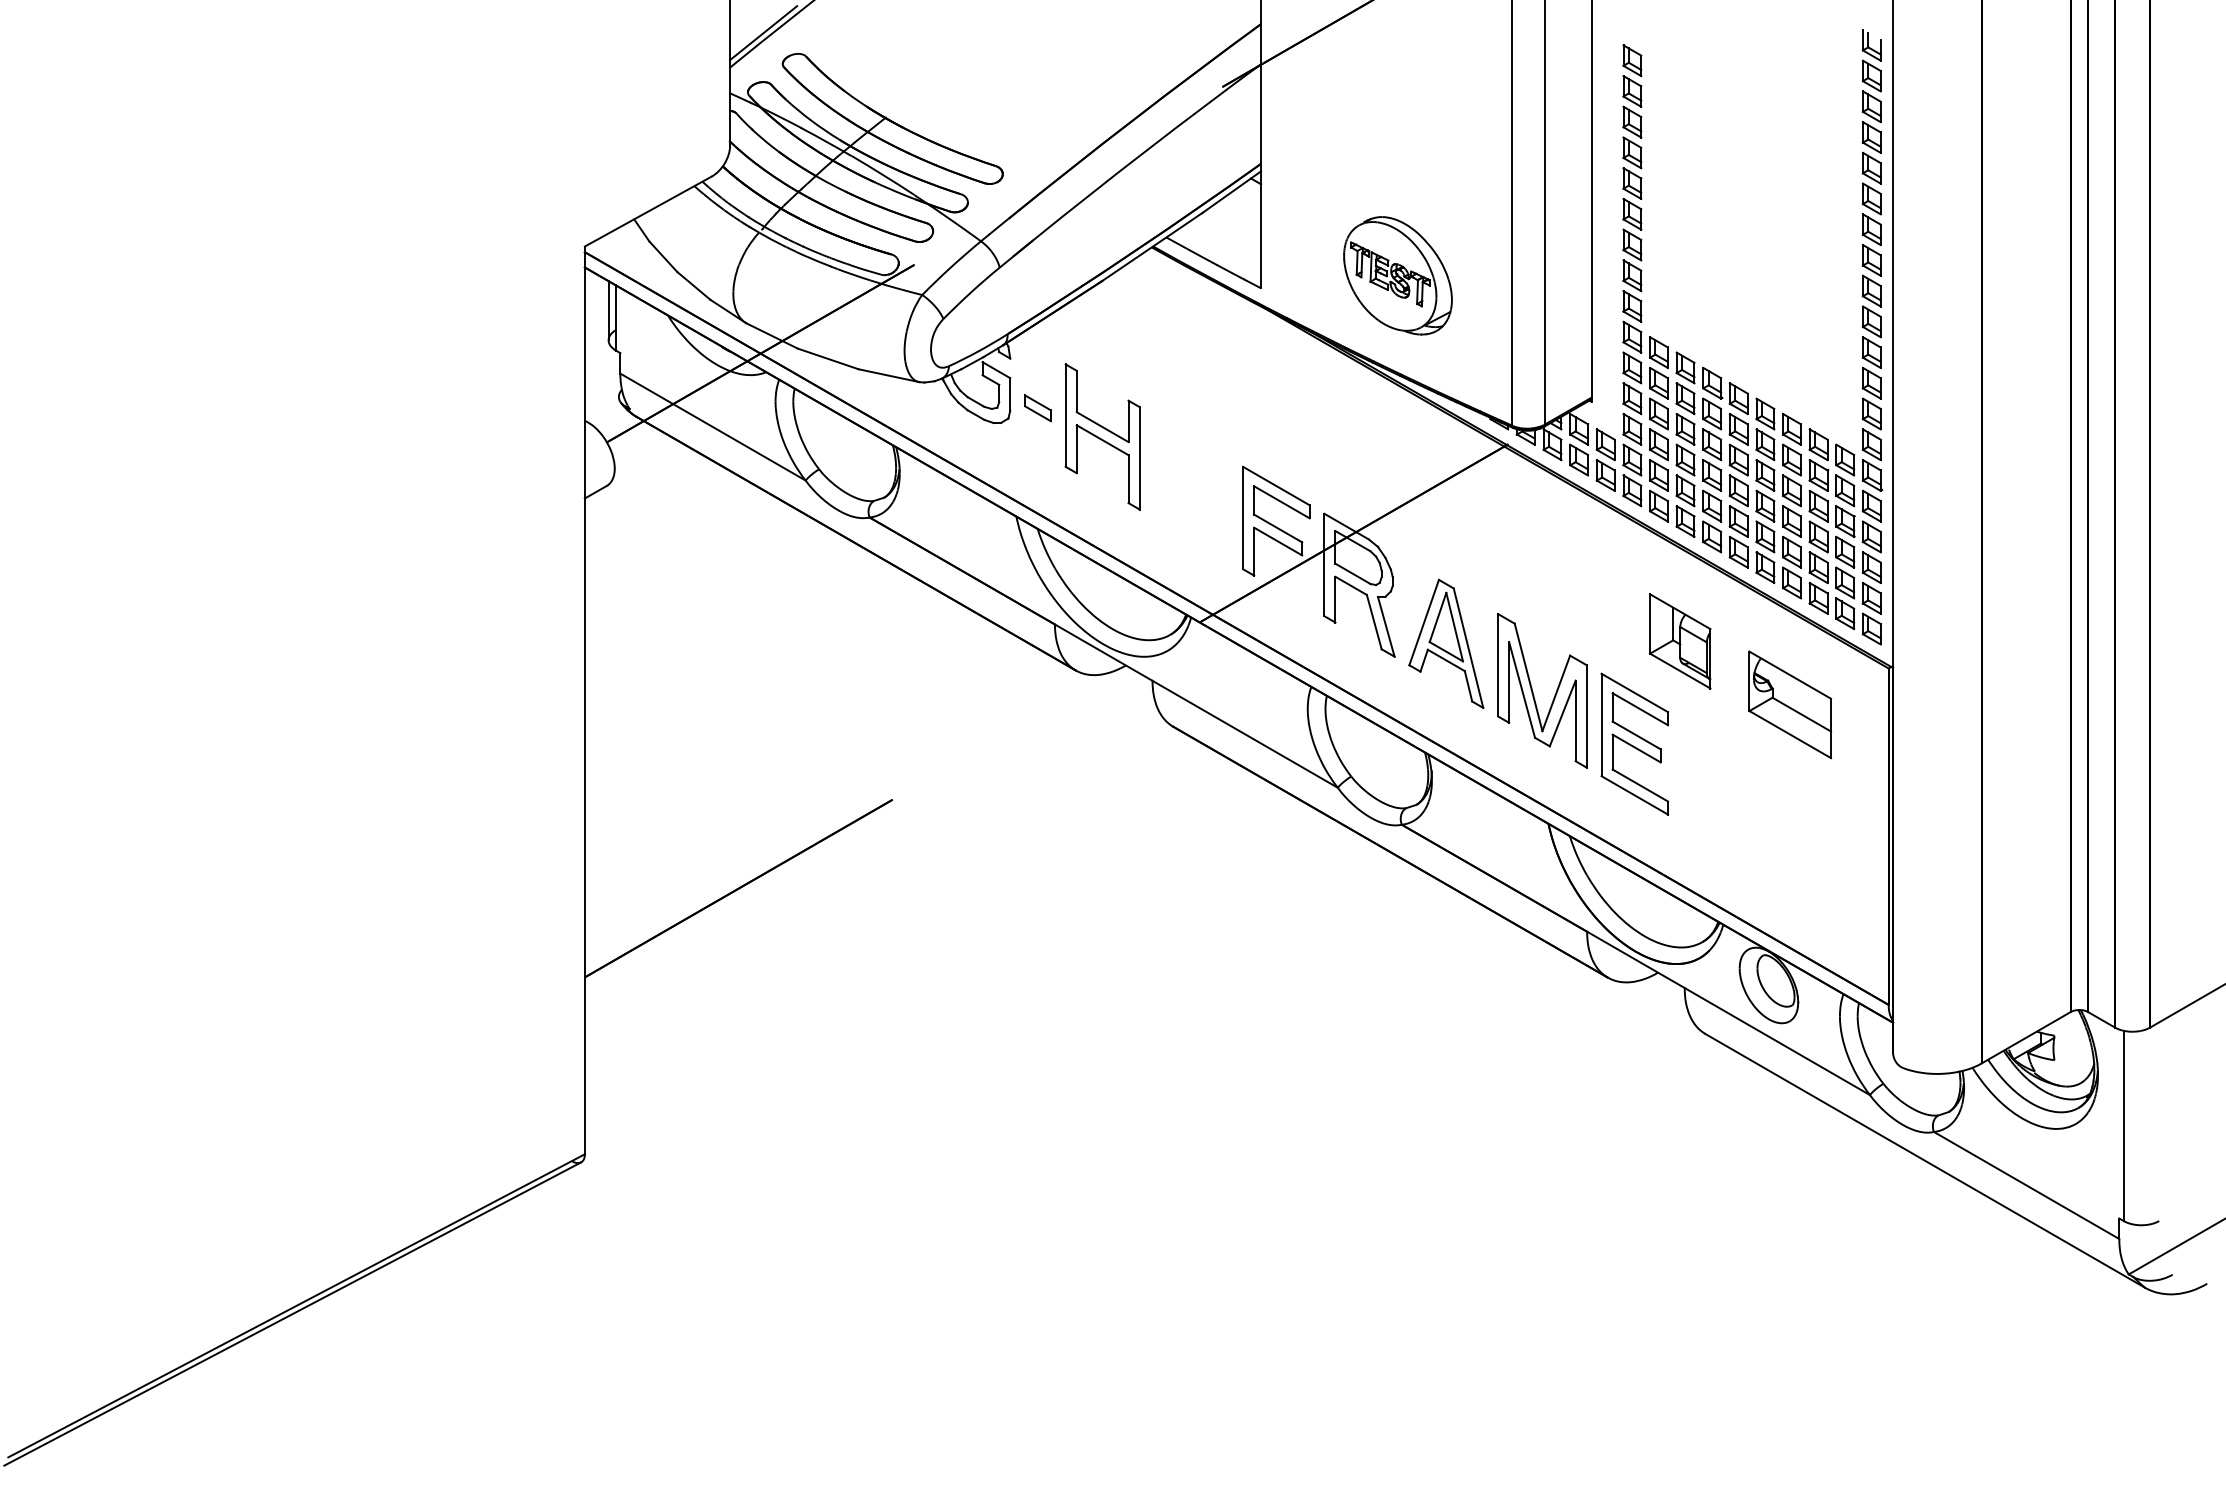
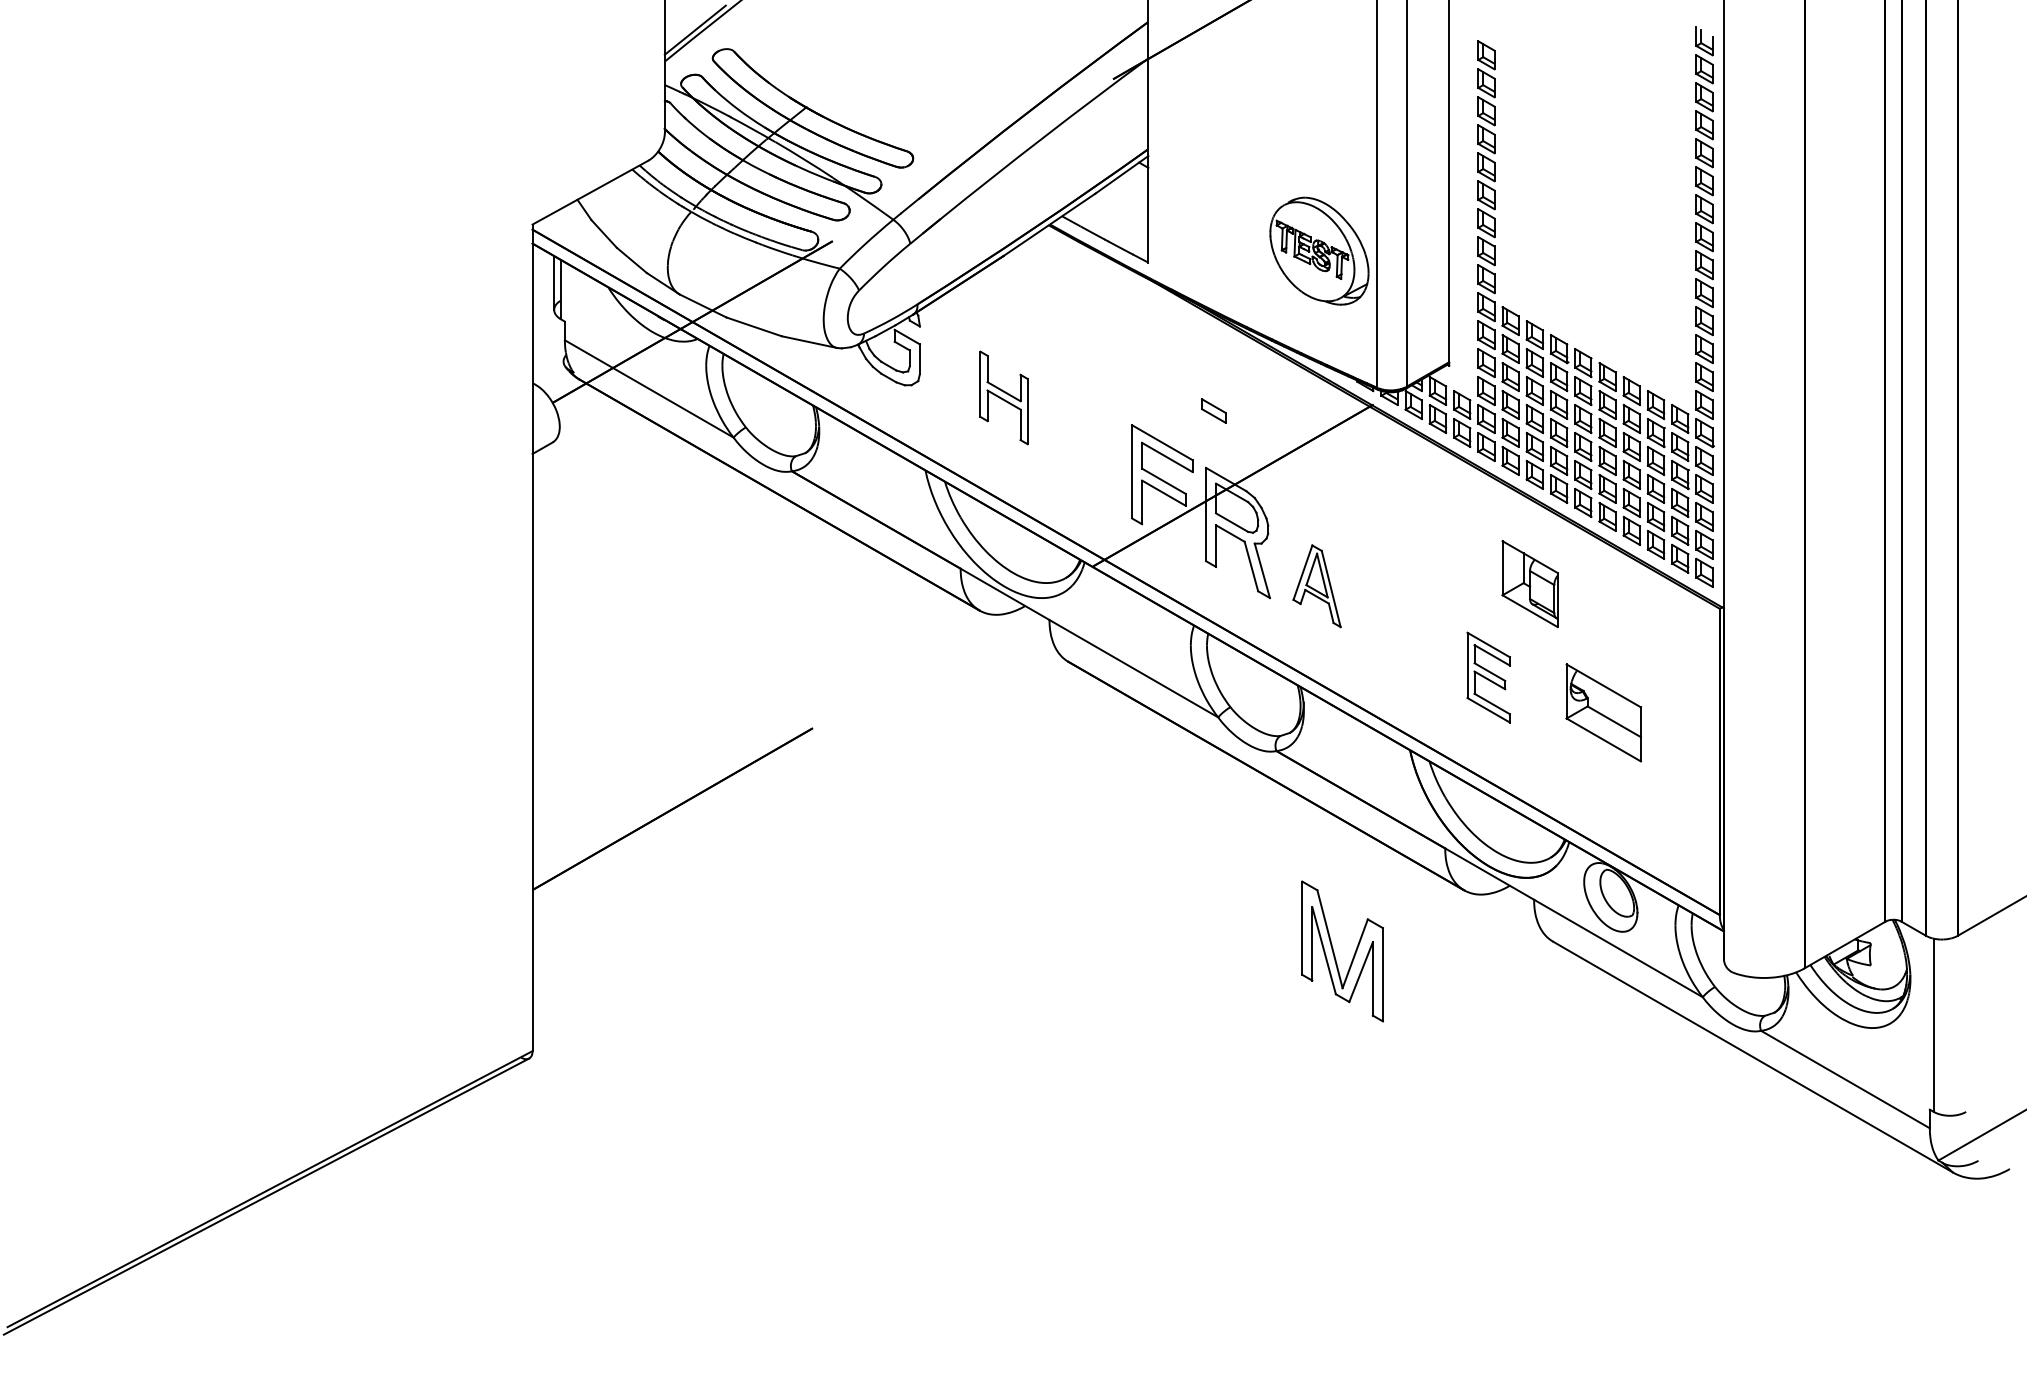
part: (1397, 275) -> (1319, 250), moved
part: (1037, 408) -> (1213, 411), moved
part: (1102, 436) -> (1003, 397), size x0.7
part: (1446, 643) -> (1317, 586), size x0.7
part: (1533, 691) -> (1334, 952), moved
part: (1790, 704) -> (1604, 712), moved
part: (1634, 743) -> (1488, 677), size x0.7

